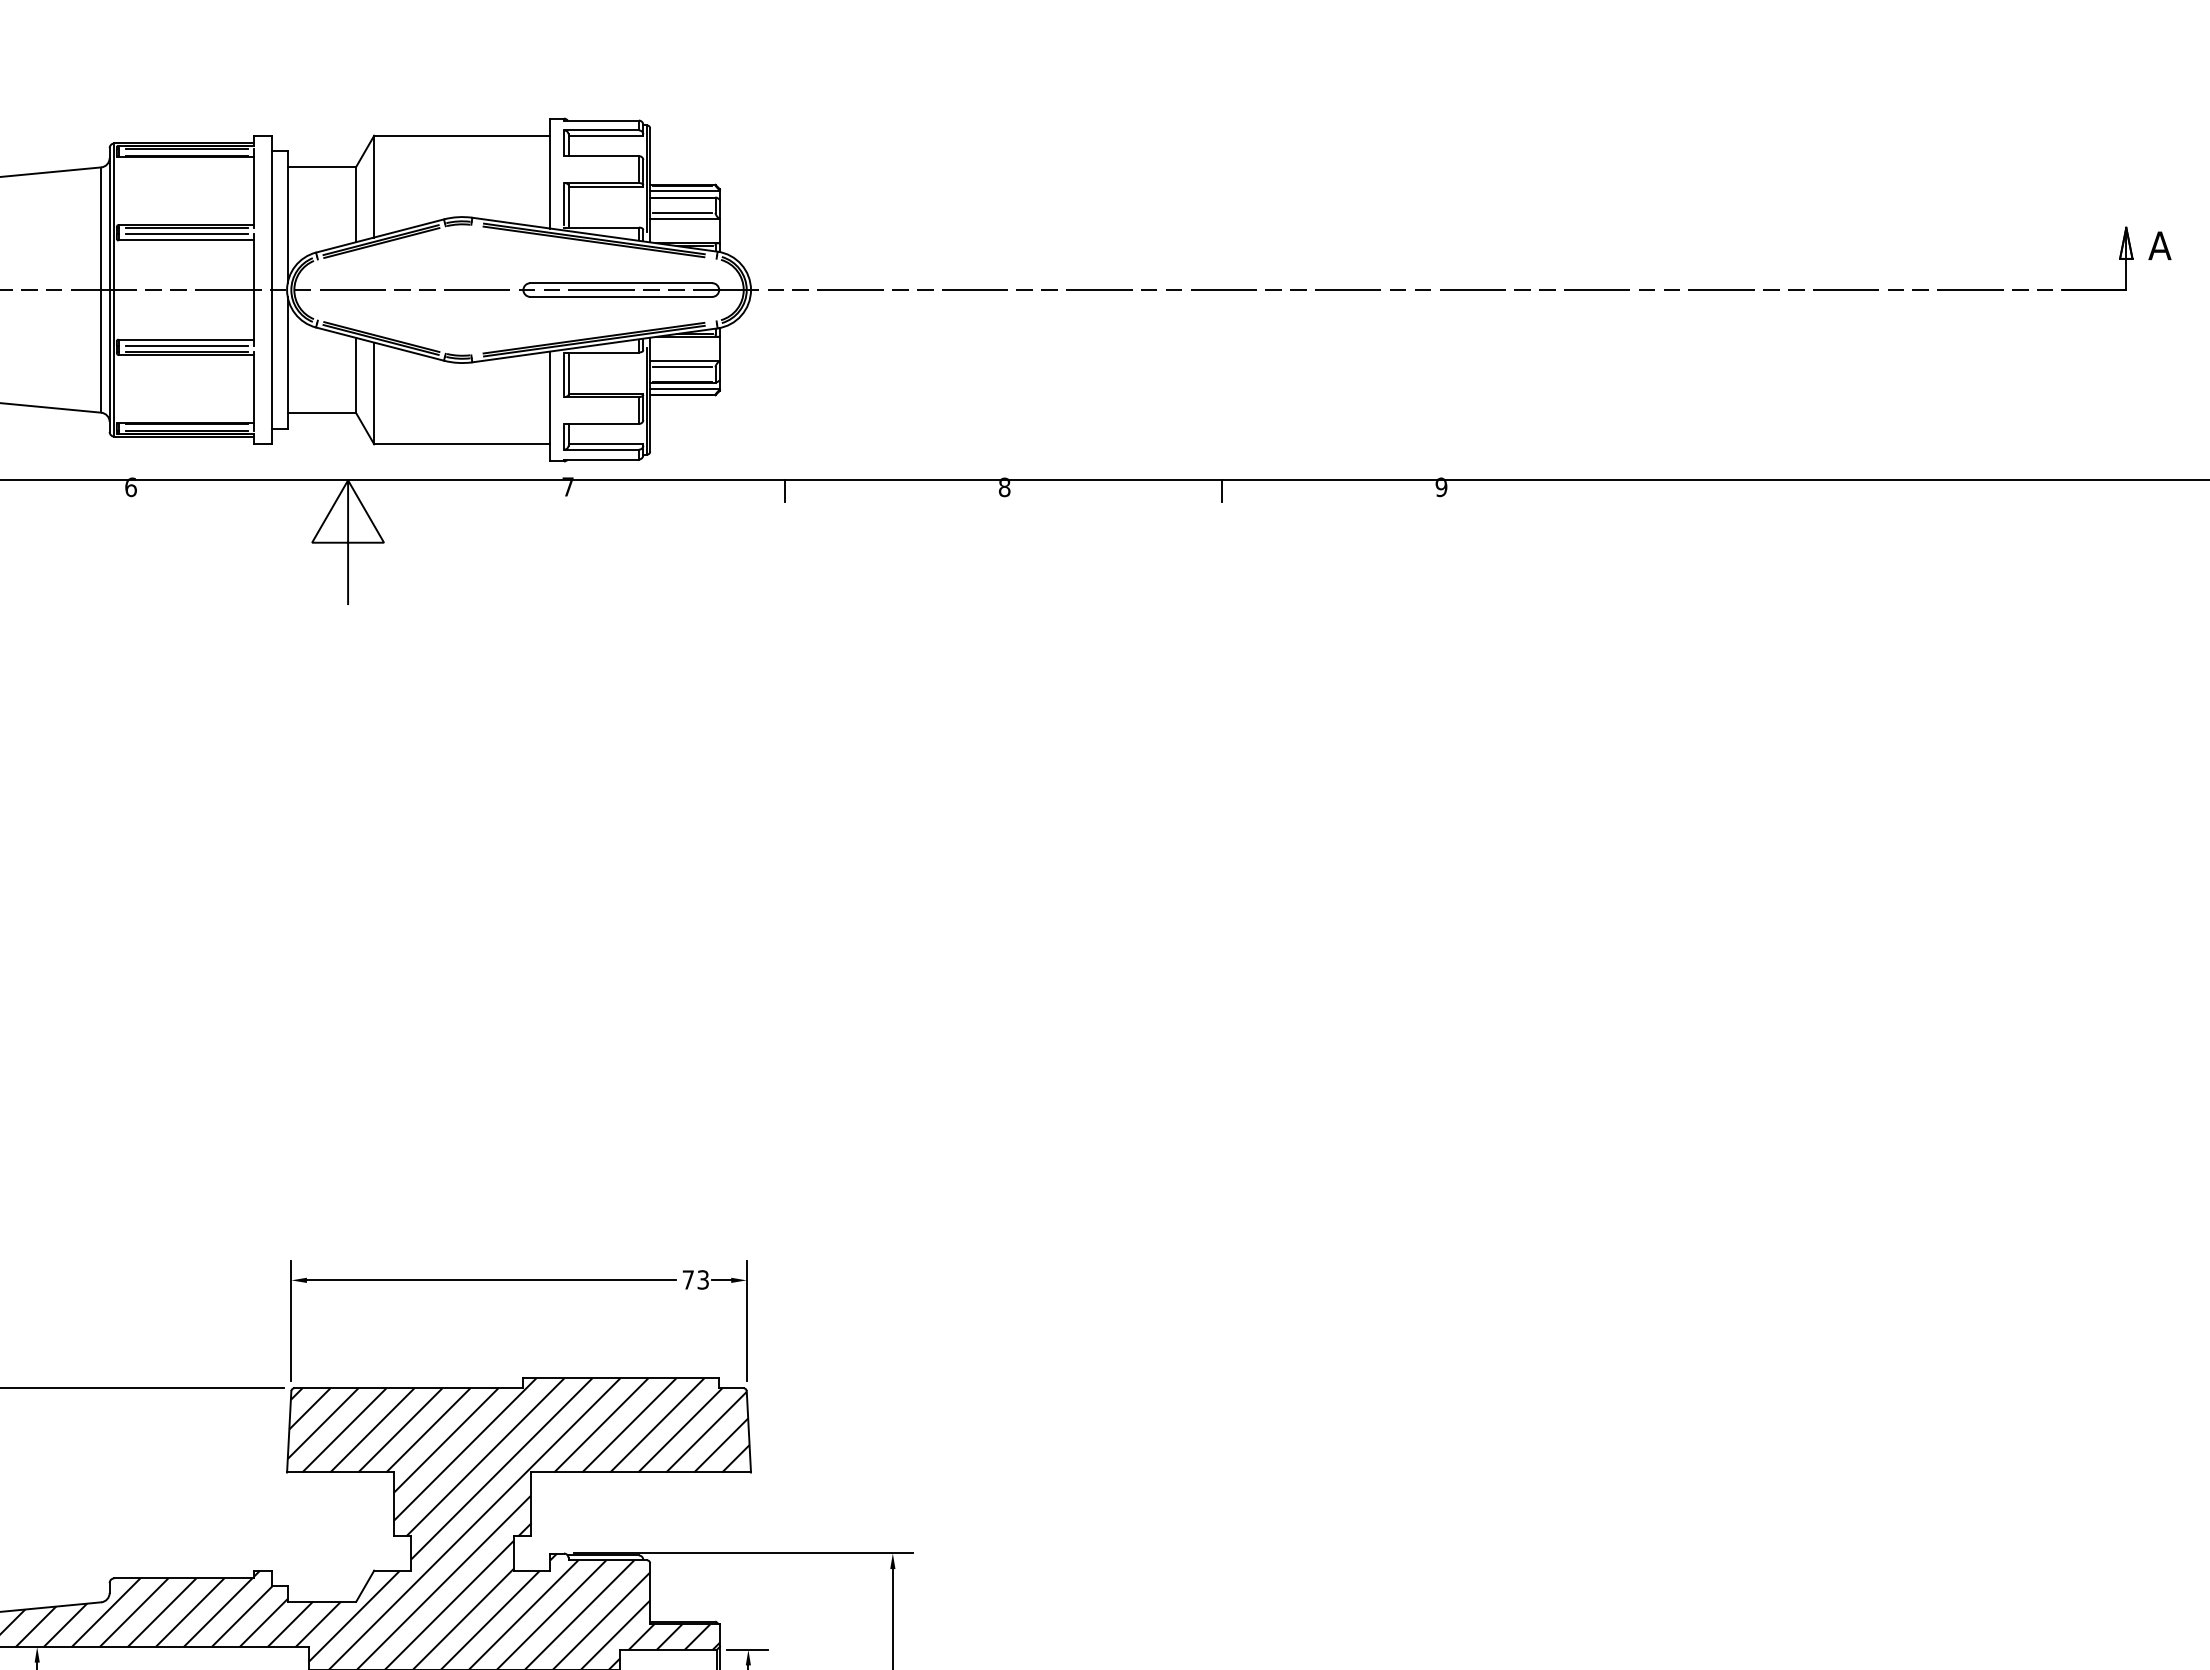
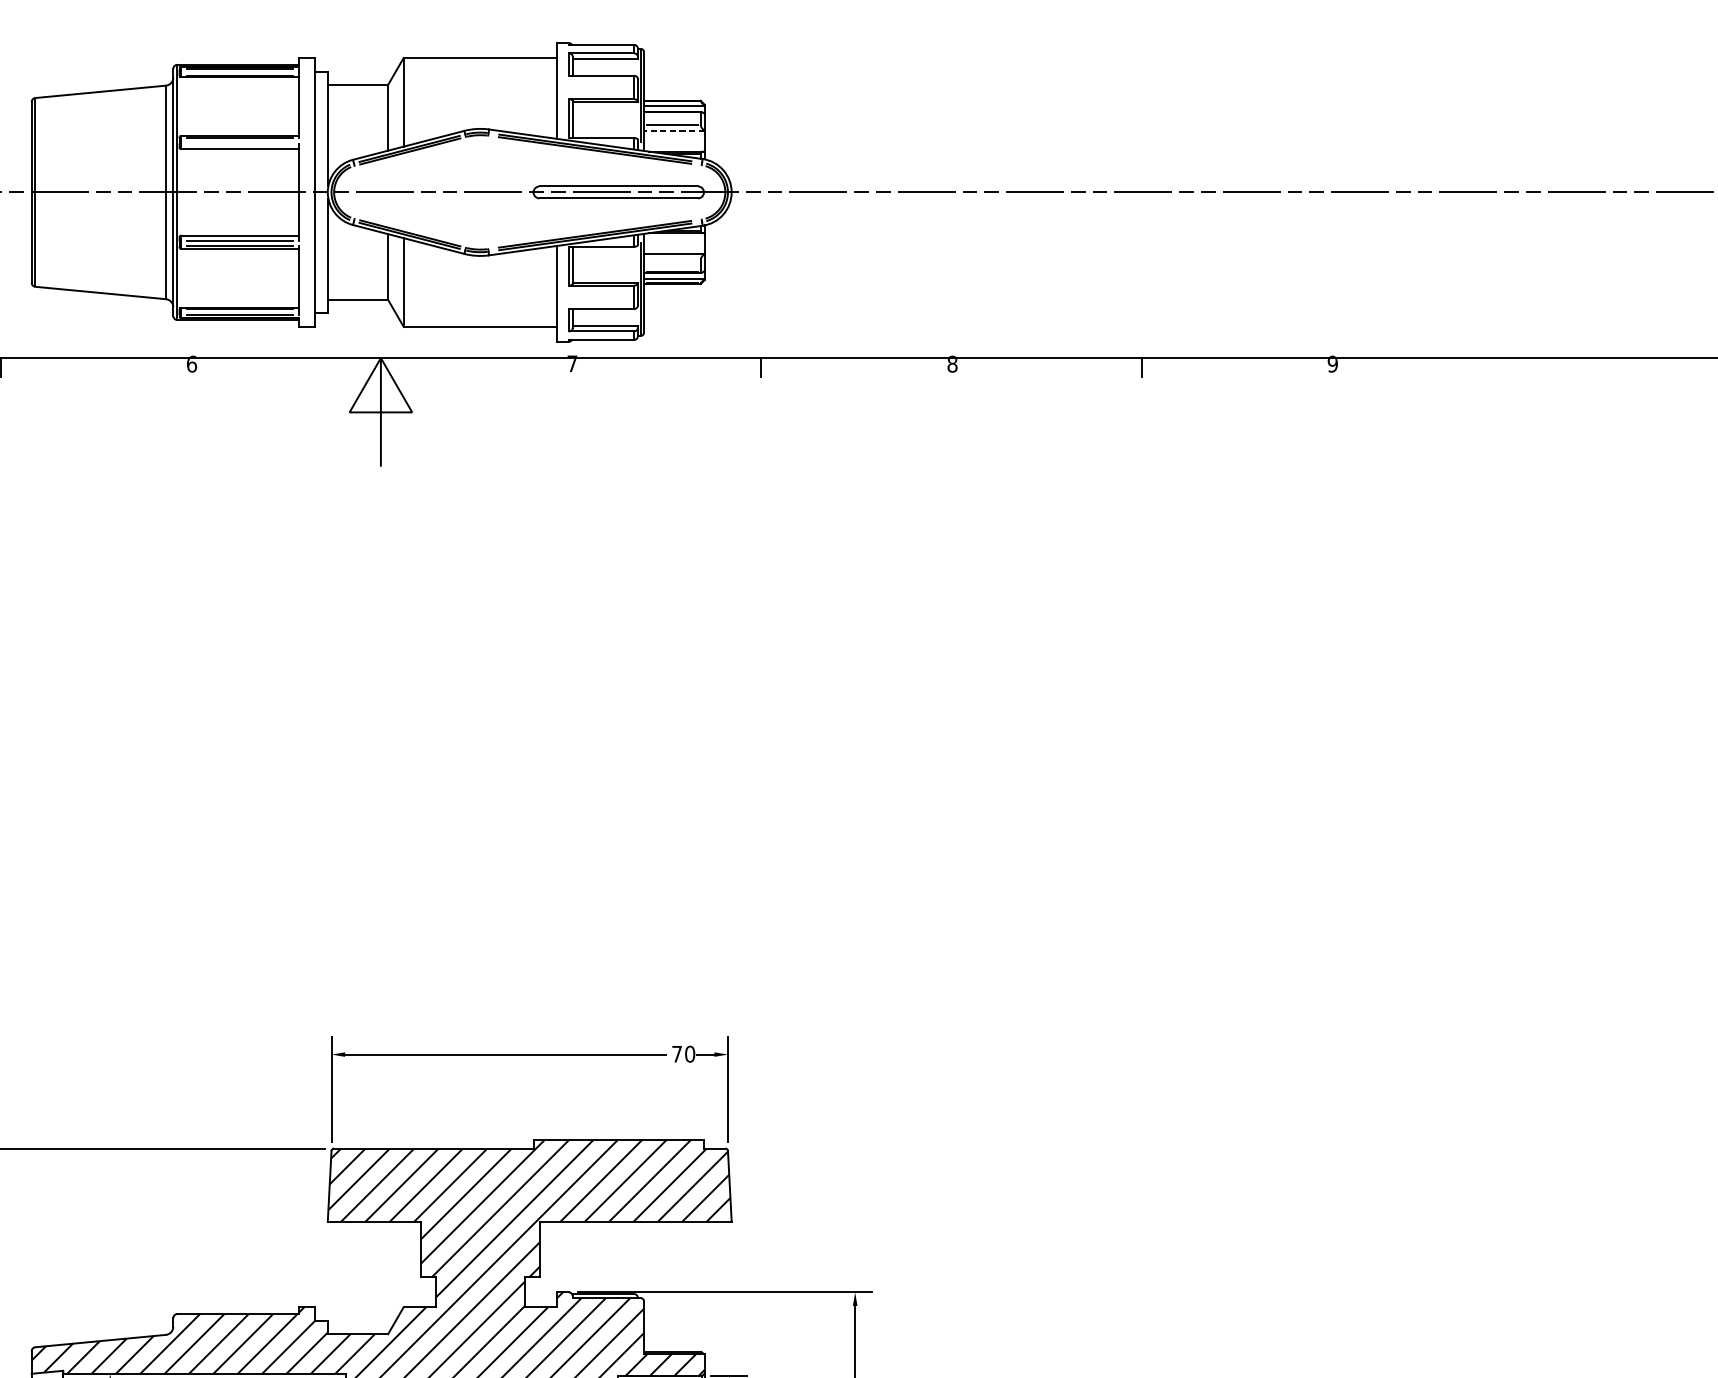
line: (685, 219) -> (674, 130), solid -> dashed
line: (186, 233) -> (240, 143), removed
line: (682, 367) -> (672, 259), removed
text: (703, 1279) -> (690, 1053), 73 -> 70

